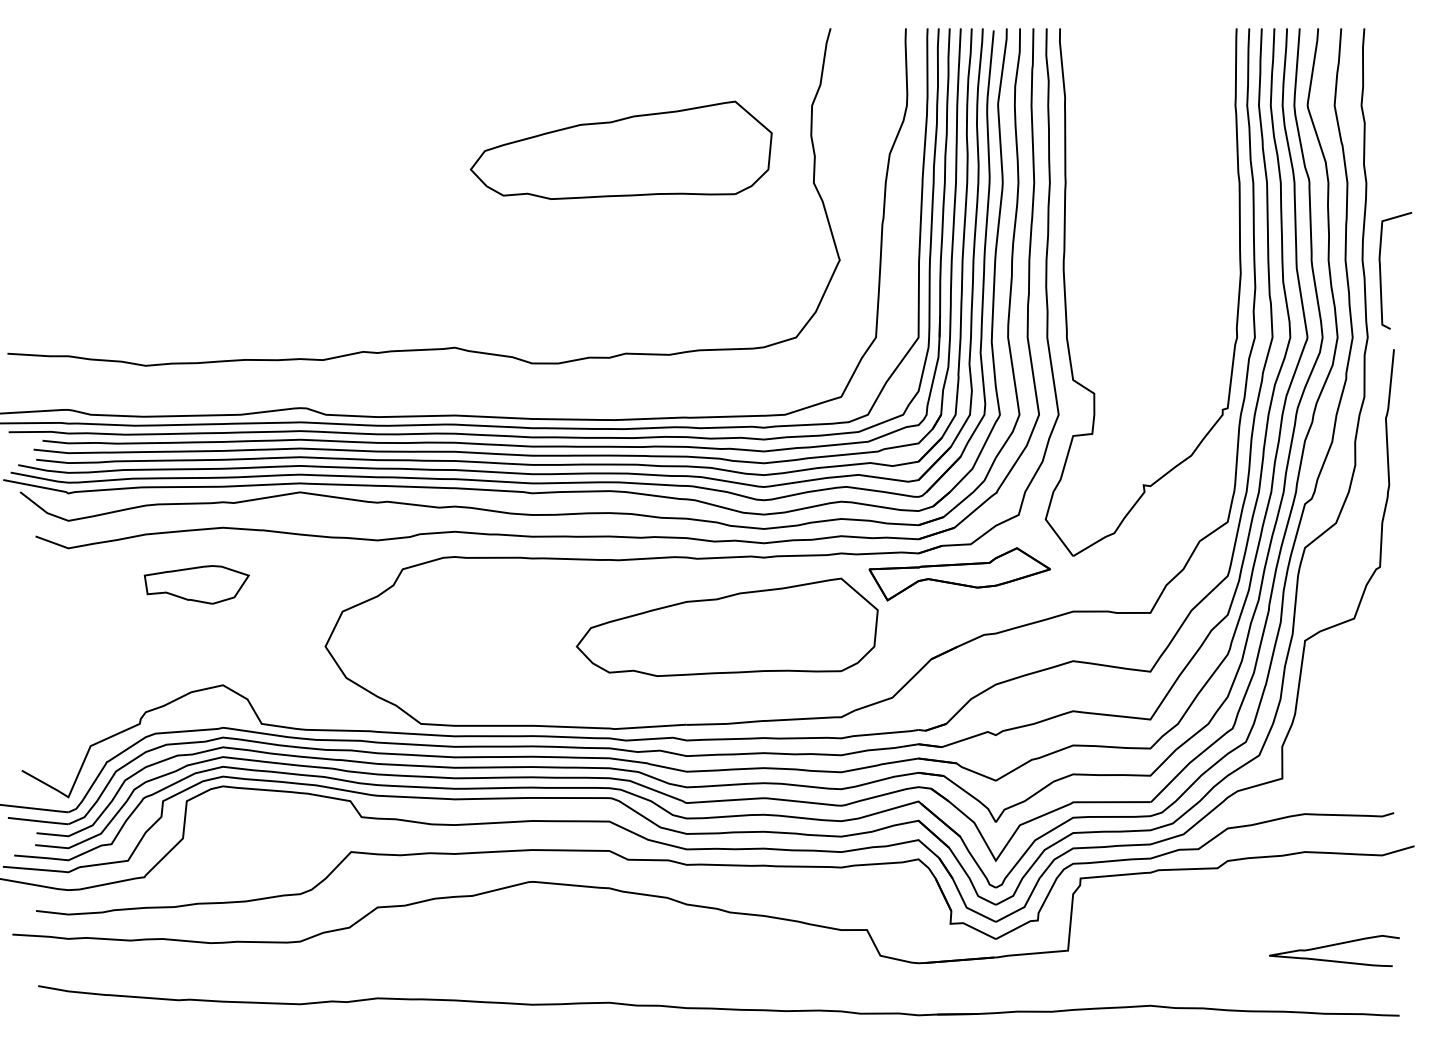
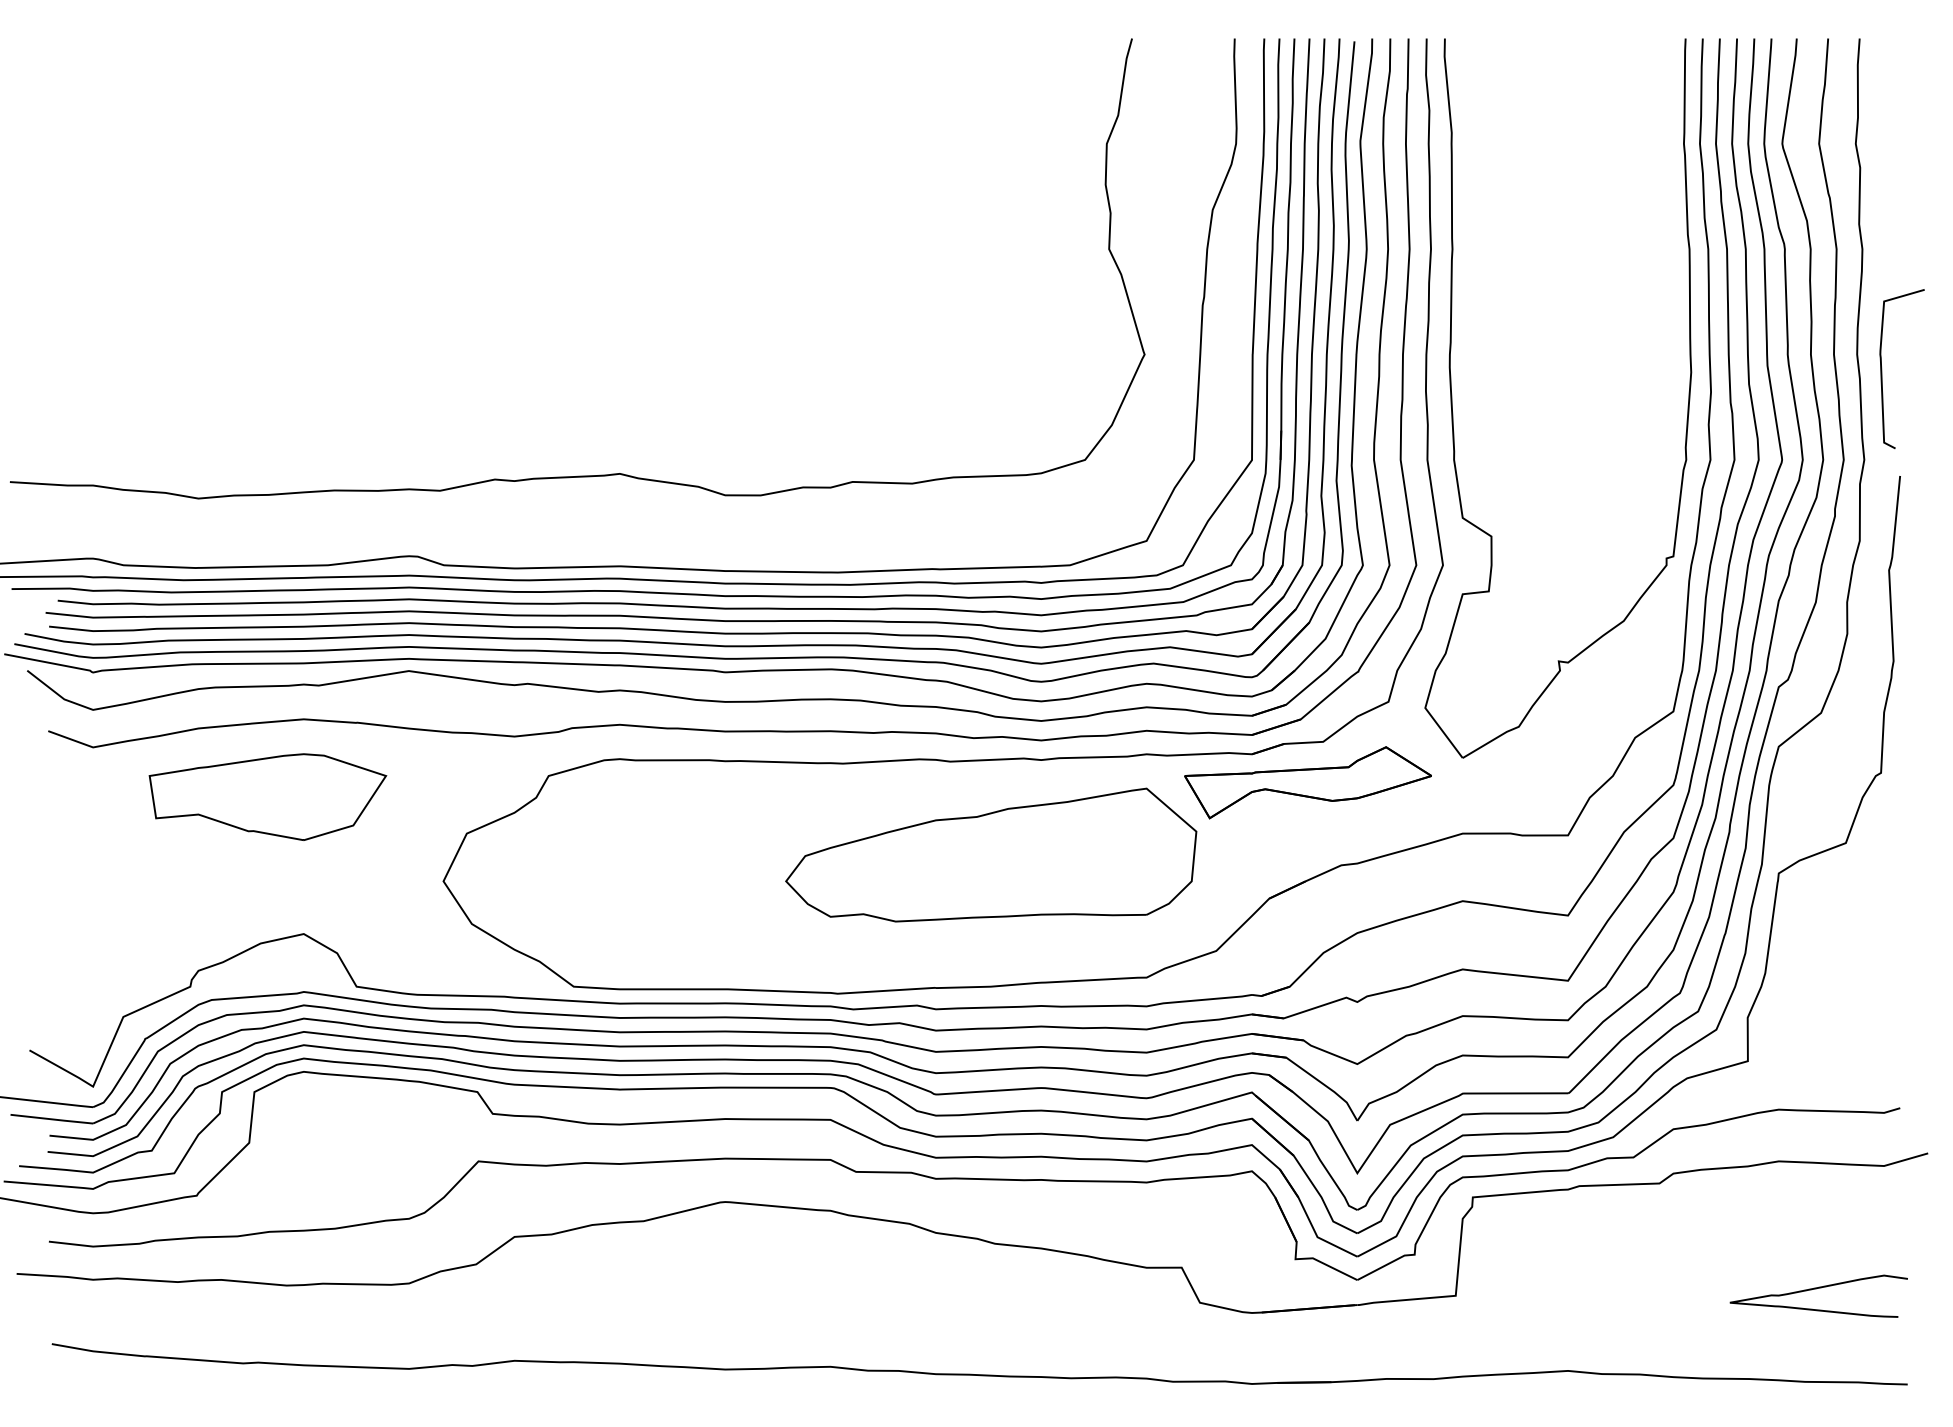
part: (620, 149) -> (845, 203), removed
part: (196, 584) -> (267, 796), size x1.67

